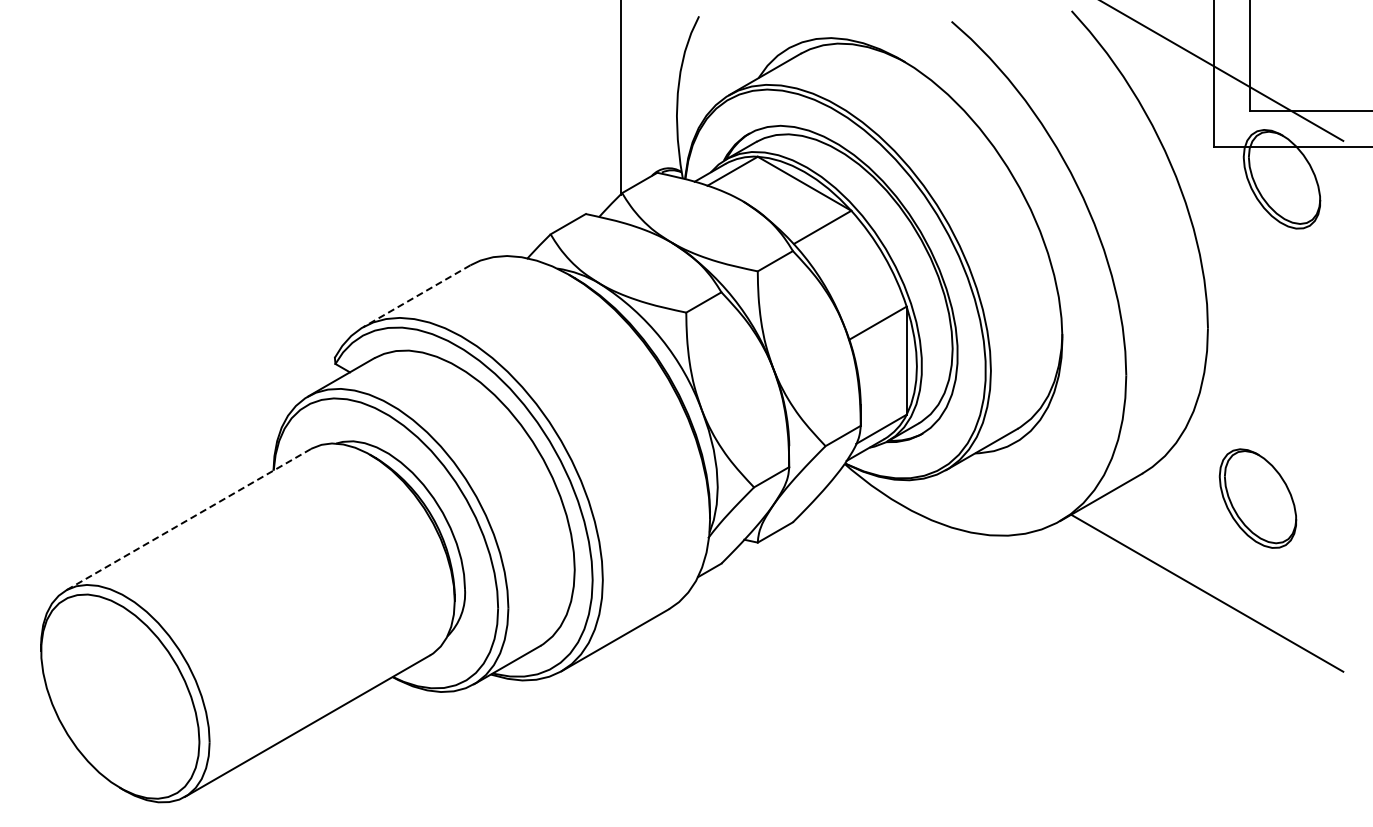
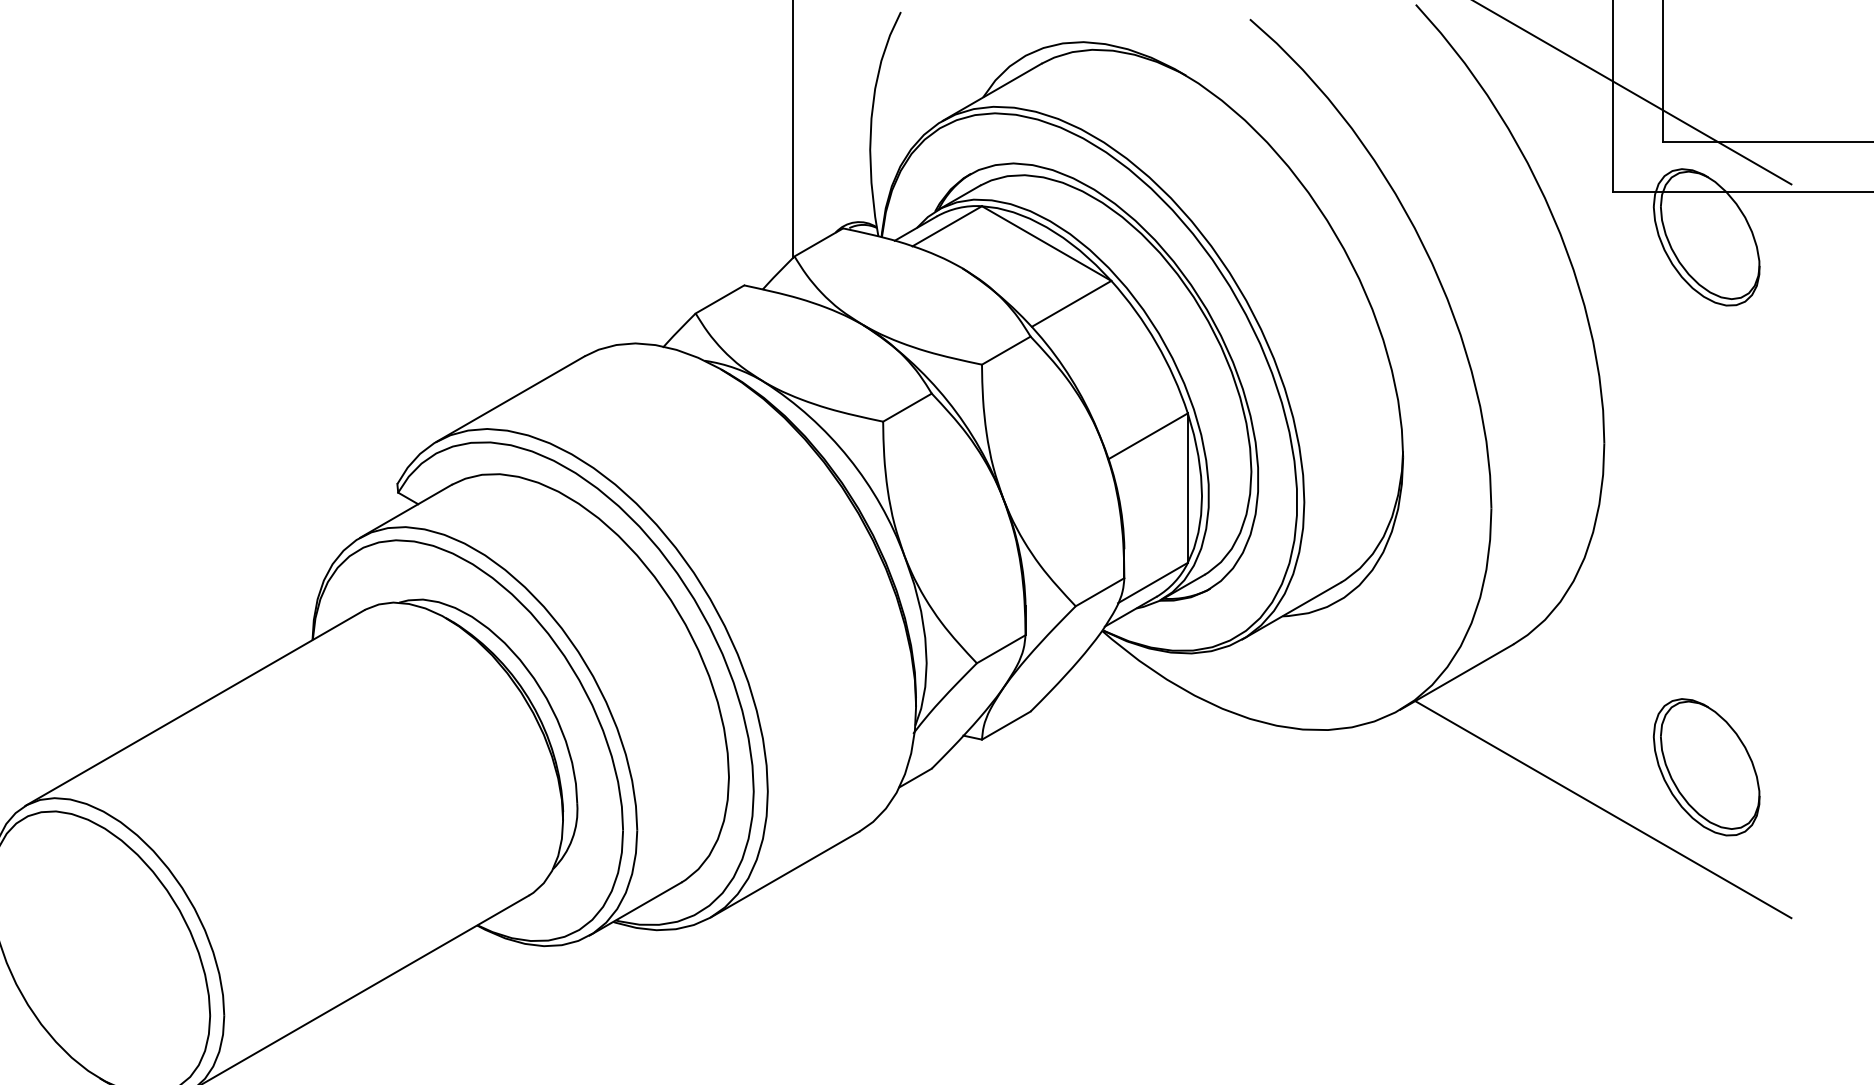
line: (416, 296) -> (510, 399), dashed -> solid
part: (1257, 498) -> (1705, 767), moved
line: (188, 520) -> (195, 709), dashed -> solid

